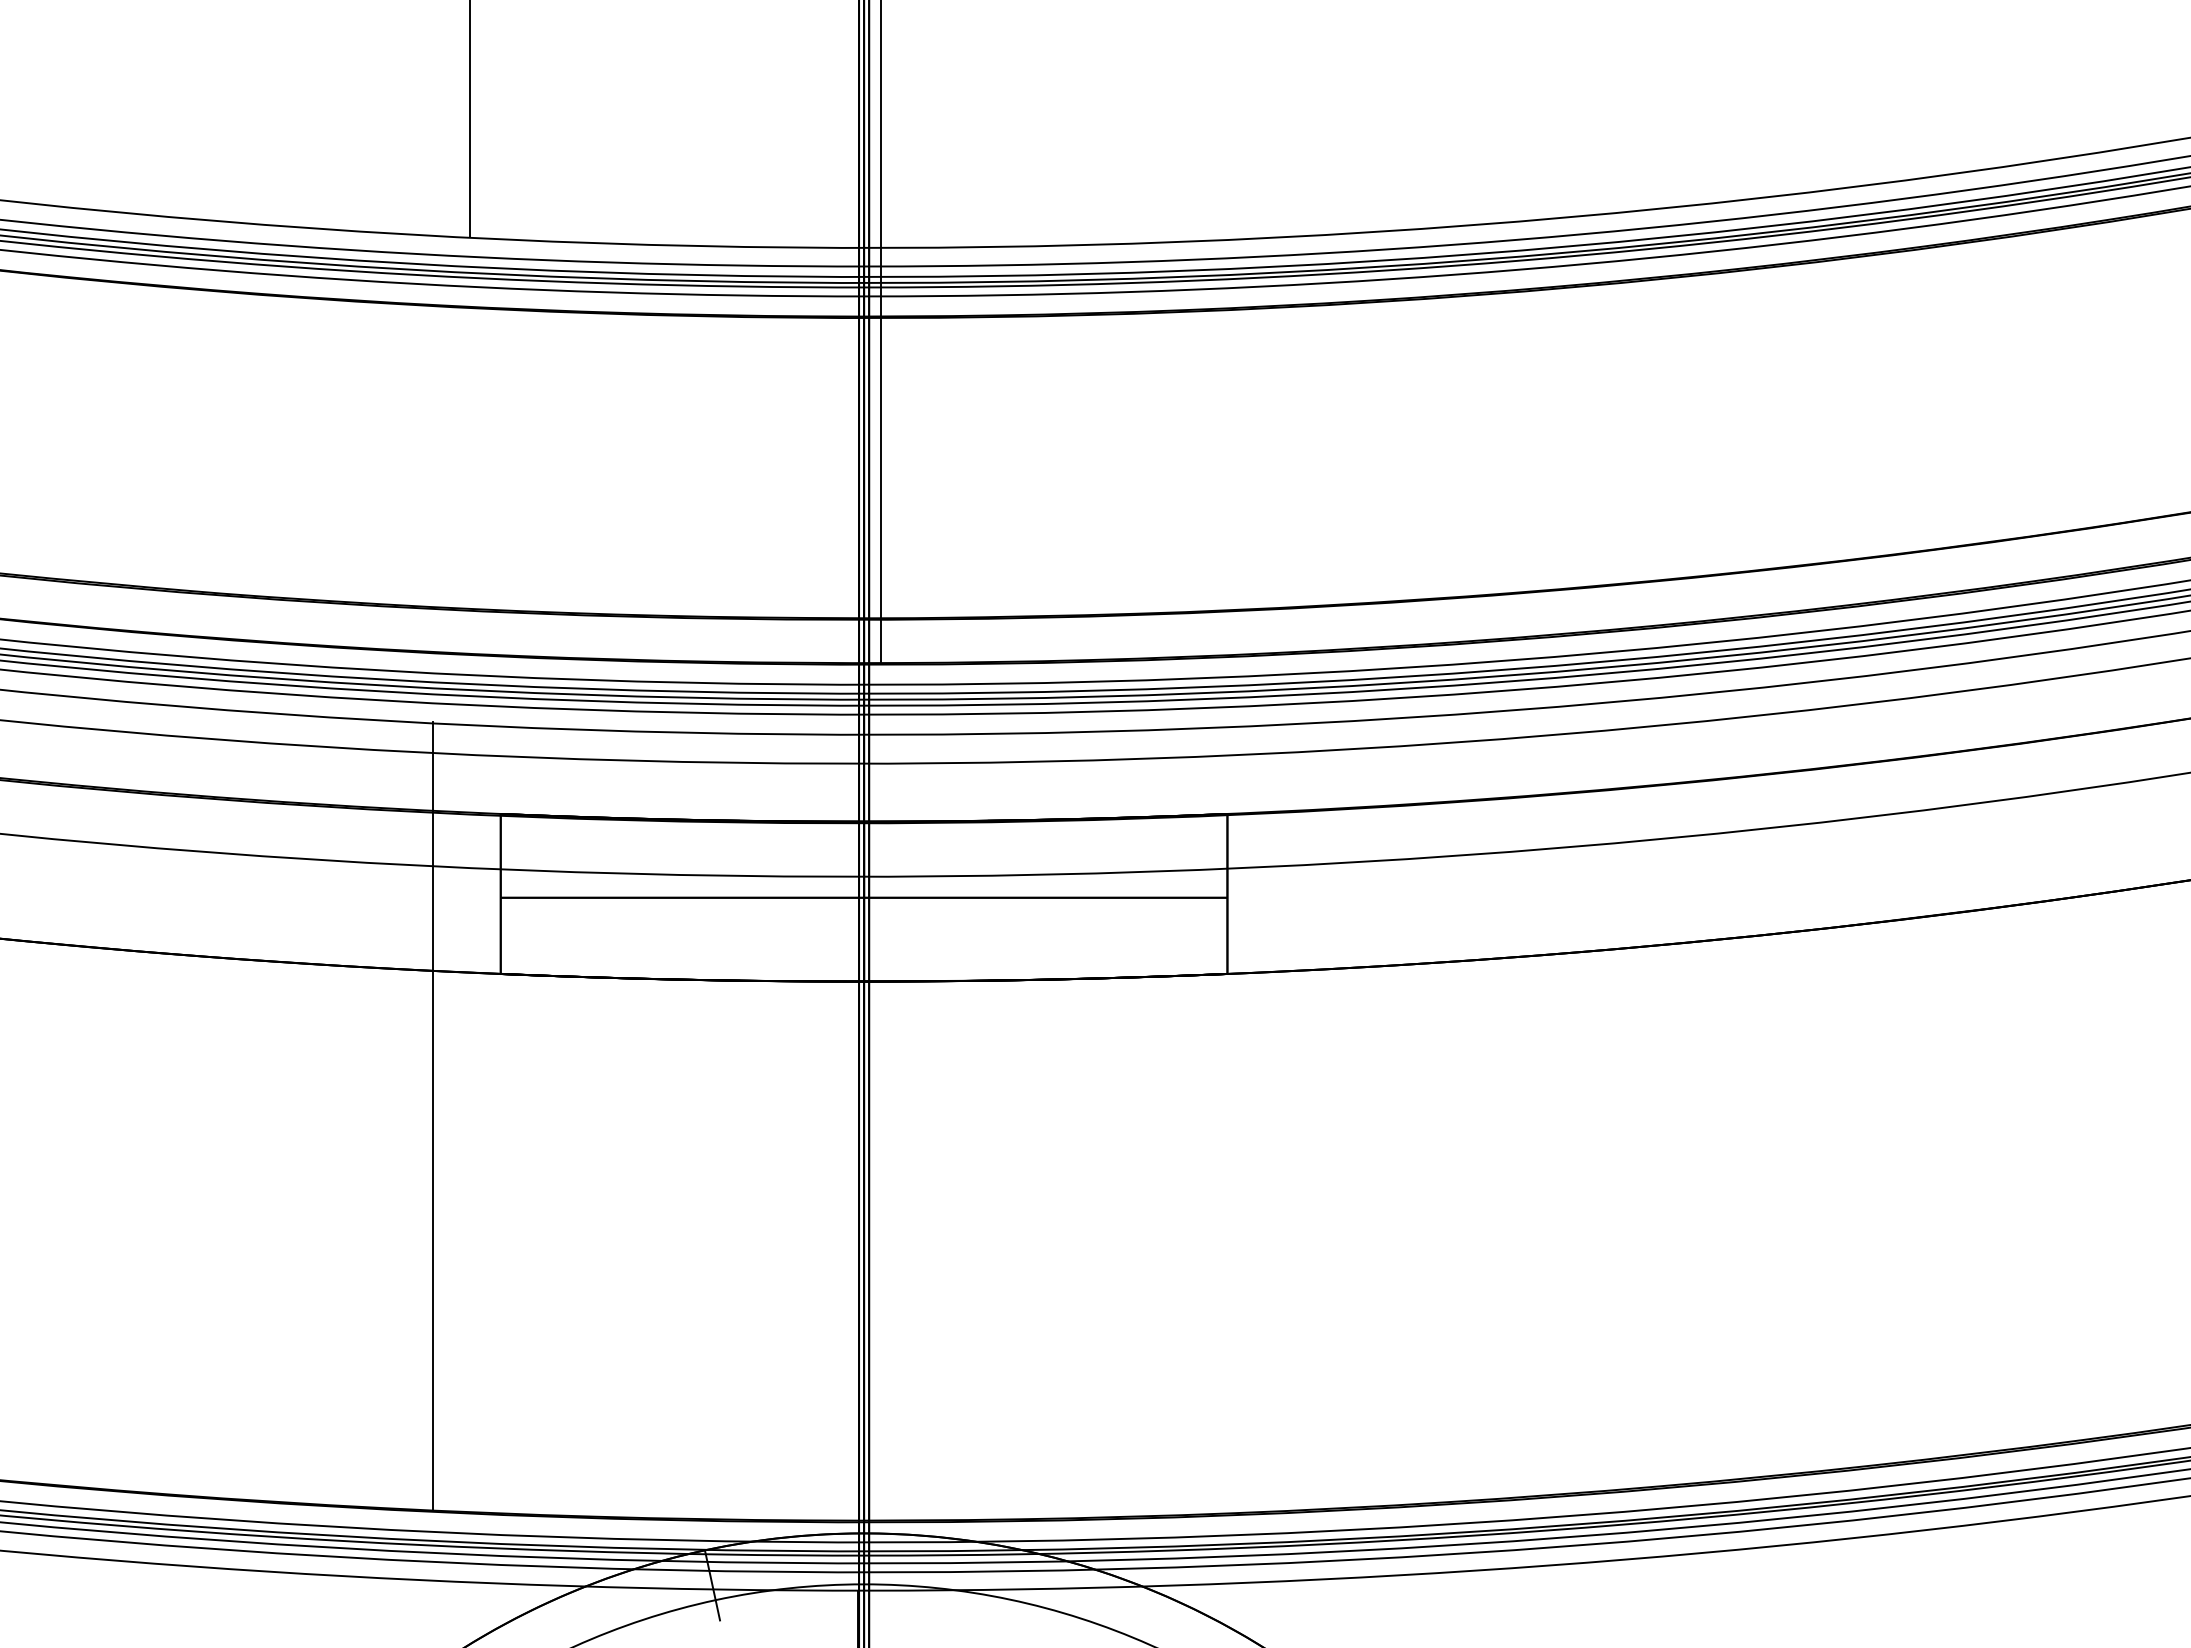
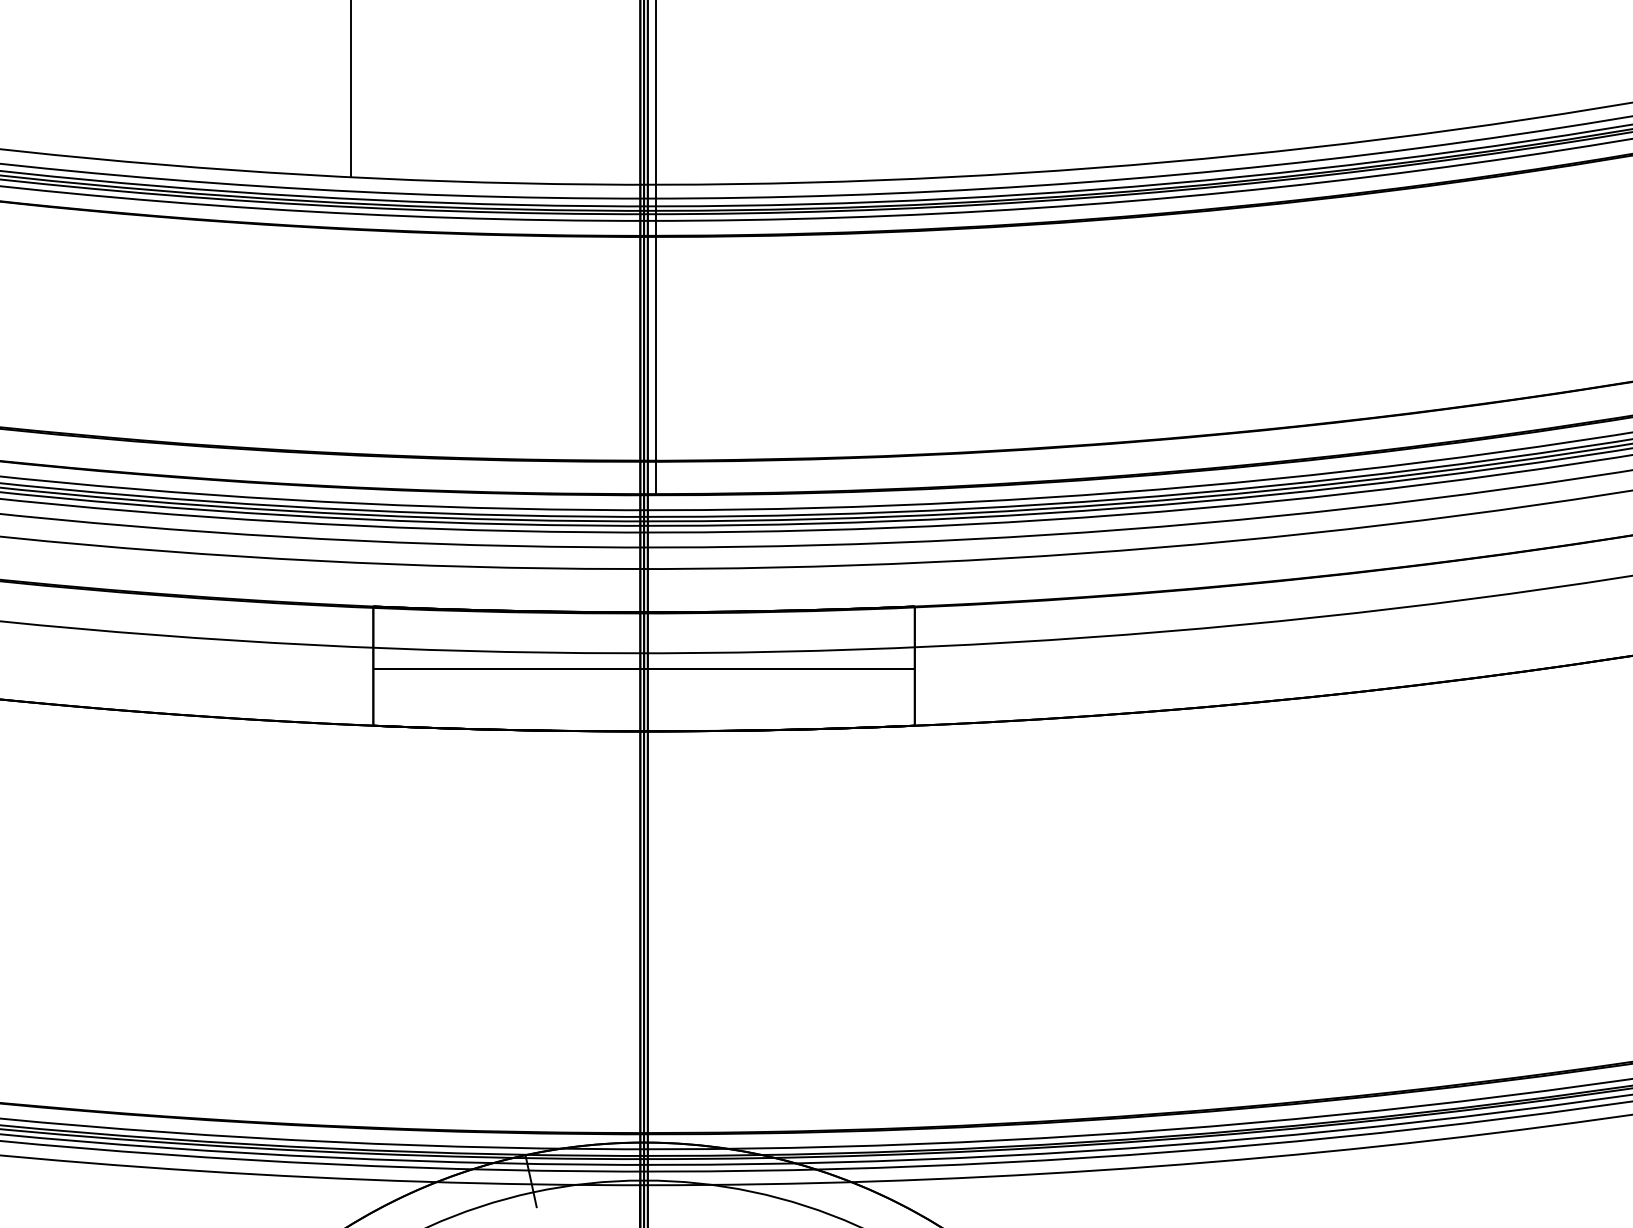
line: (433, 1116) -> (323, 831), removed

